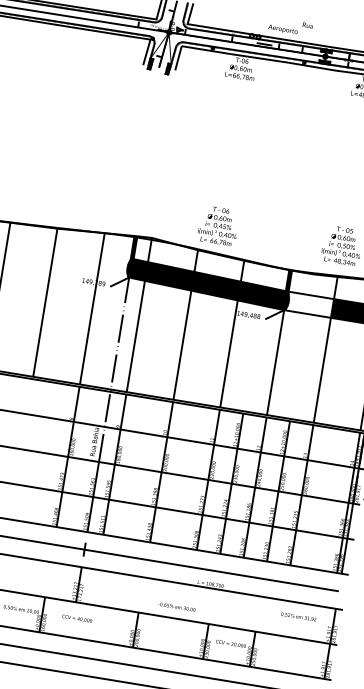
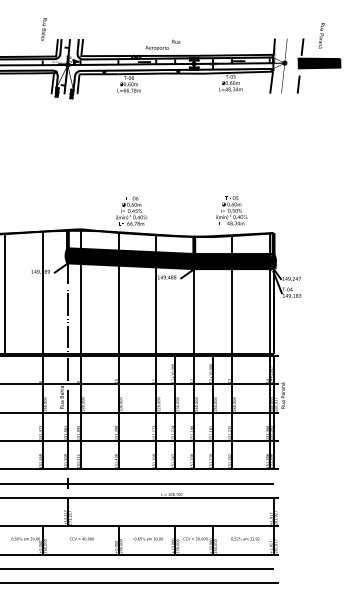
fill: (309, 304) -> (213, 261), added
text: (176, 606) -> (147, 538), moved
text: (299, 616) -> (245, 538), moved
text: (76, 617) -> (81, 538), moved

